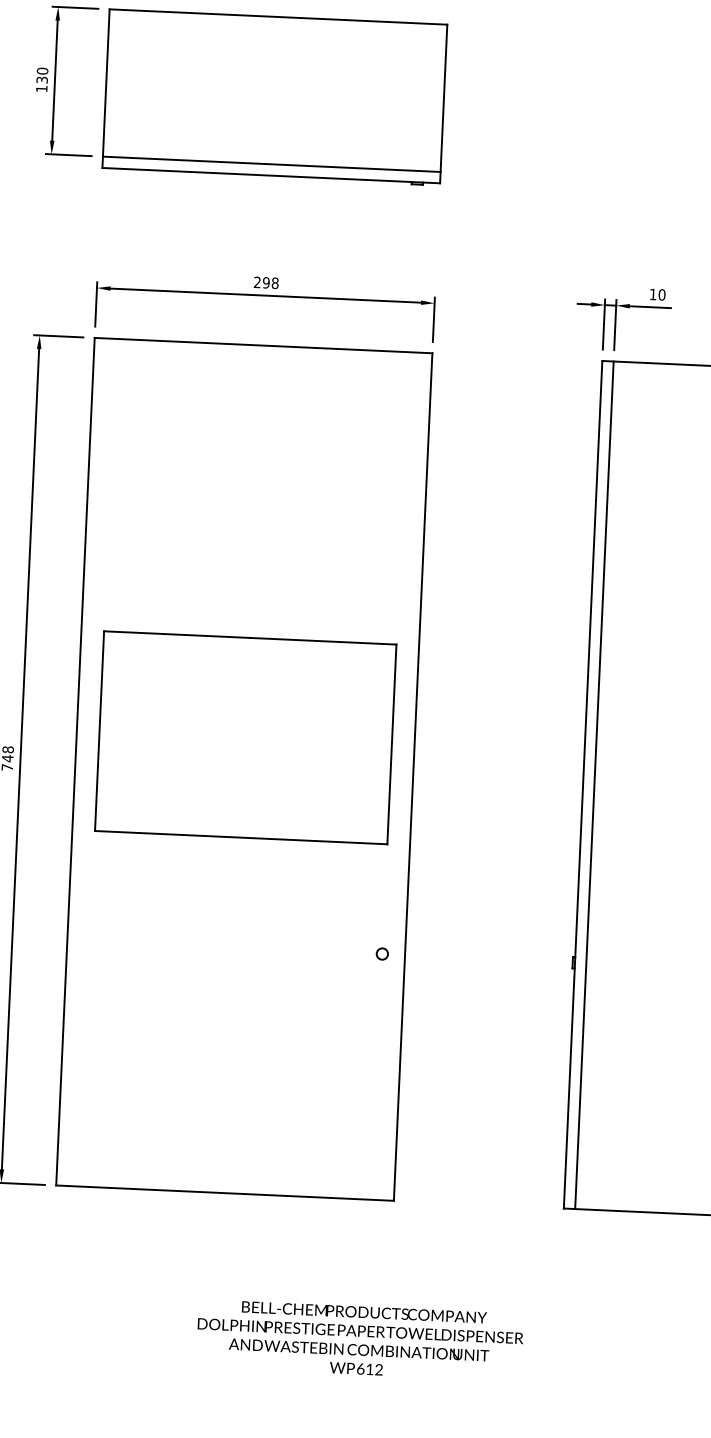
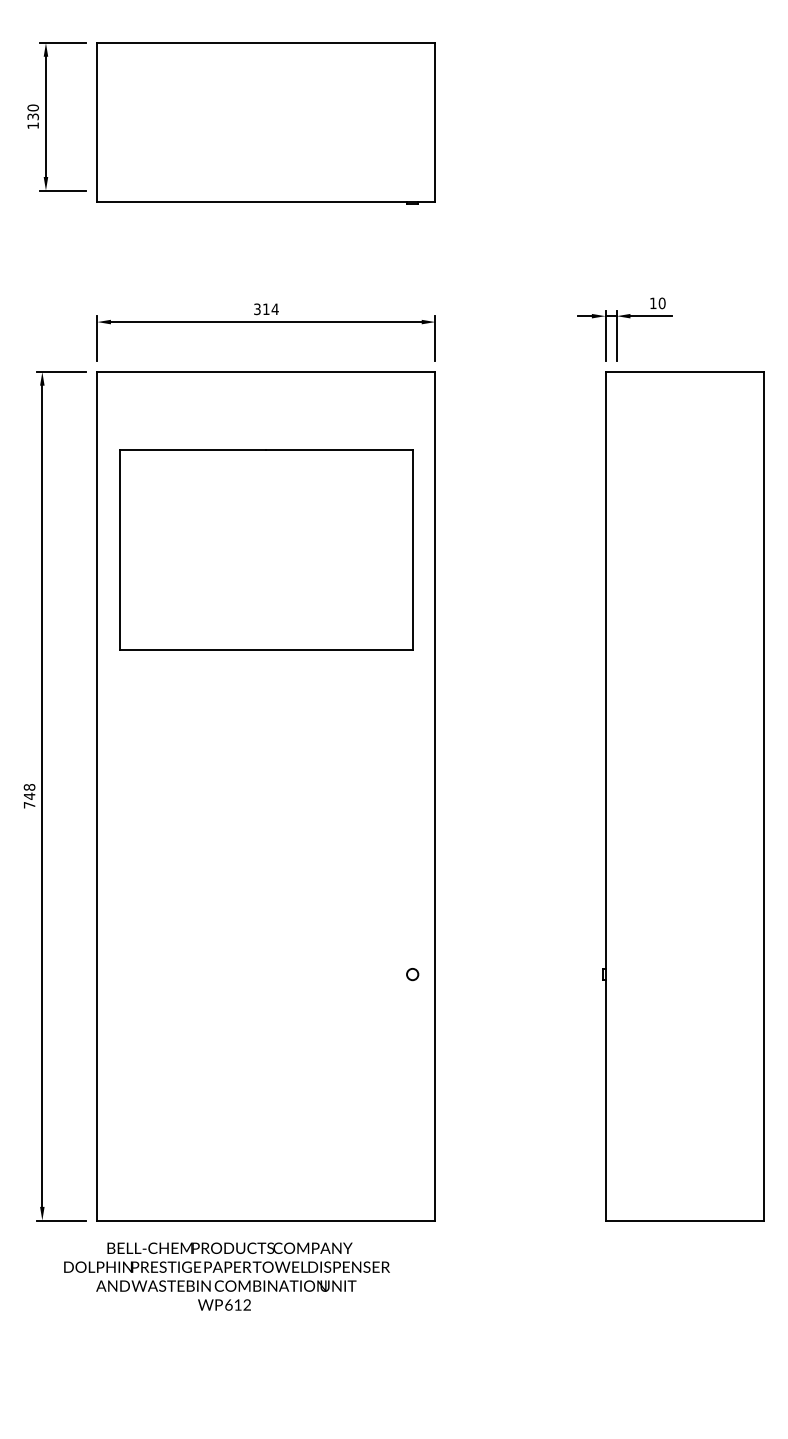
line: (271, 164) -> (266, 190), removed
text: (266, 283) -> (266, 309), 298 -> 314
part: (245, 737) -> (266, 549), moved
line: (594, 785) -> (616, 796), removed
text: (359, 1340) -> (226, 1276), moved

